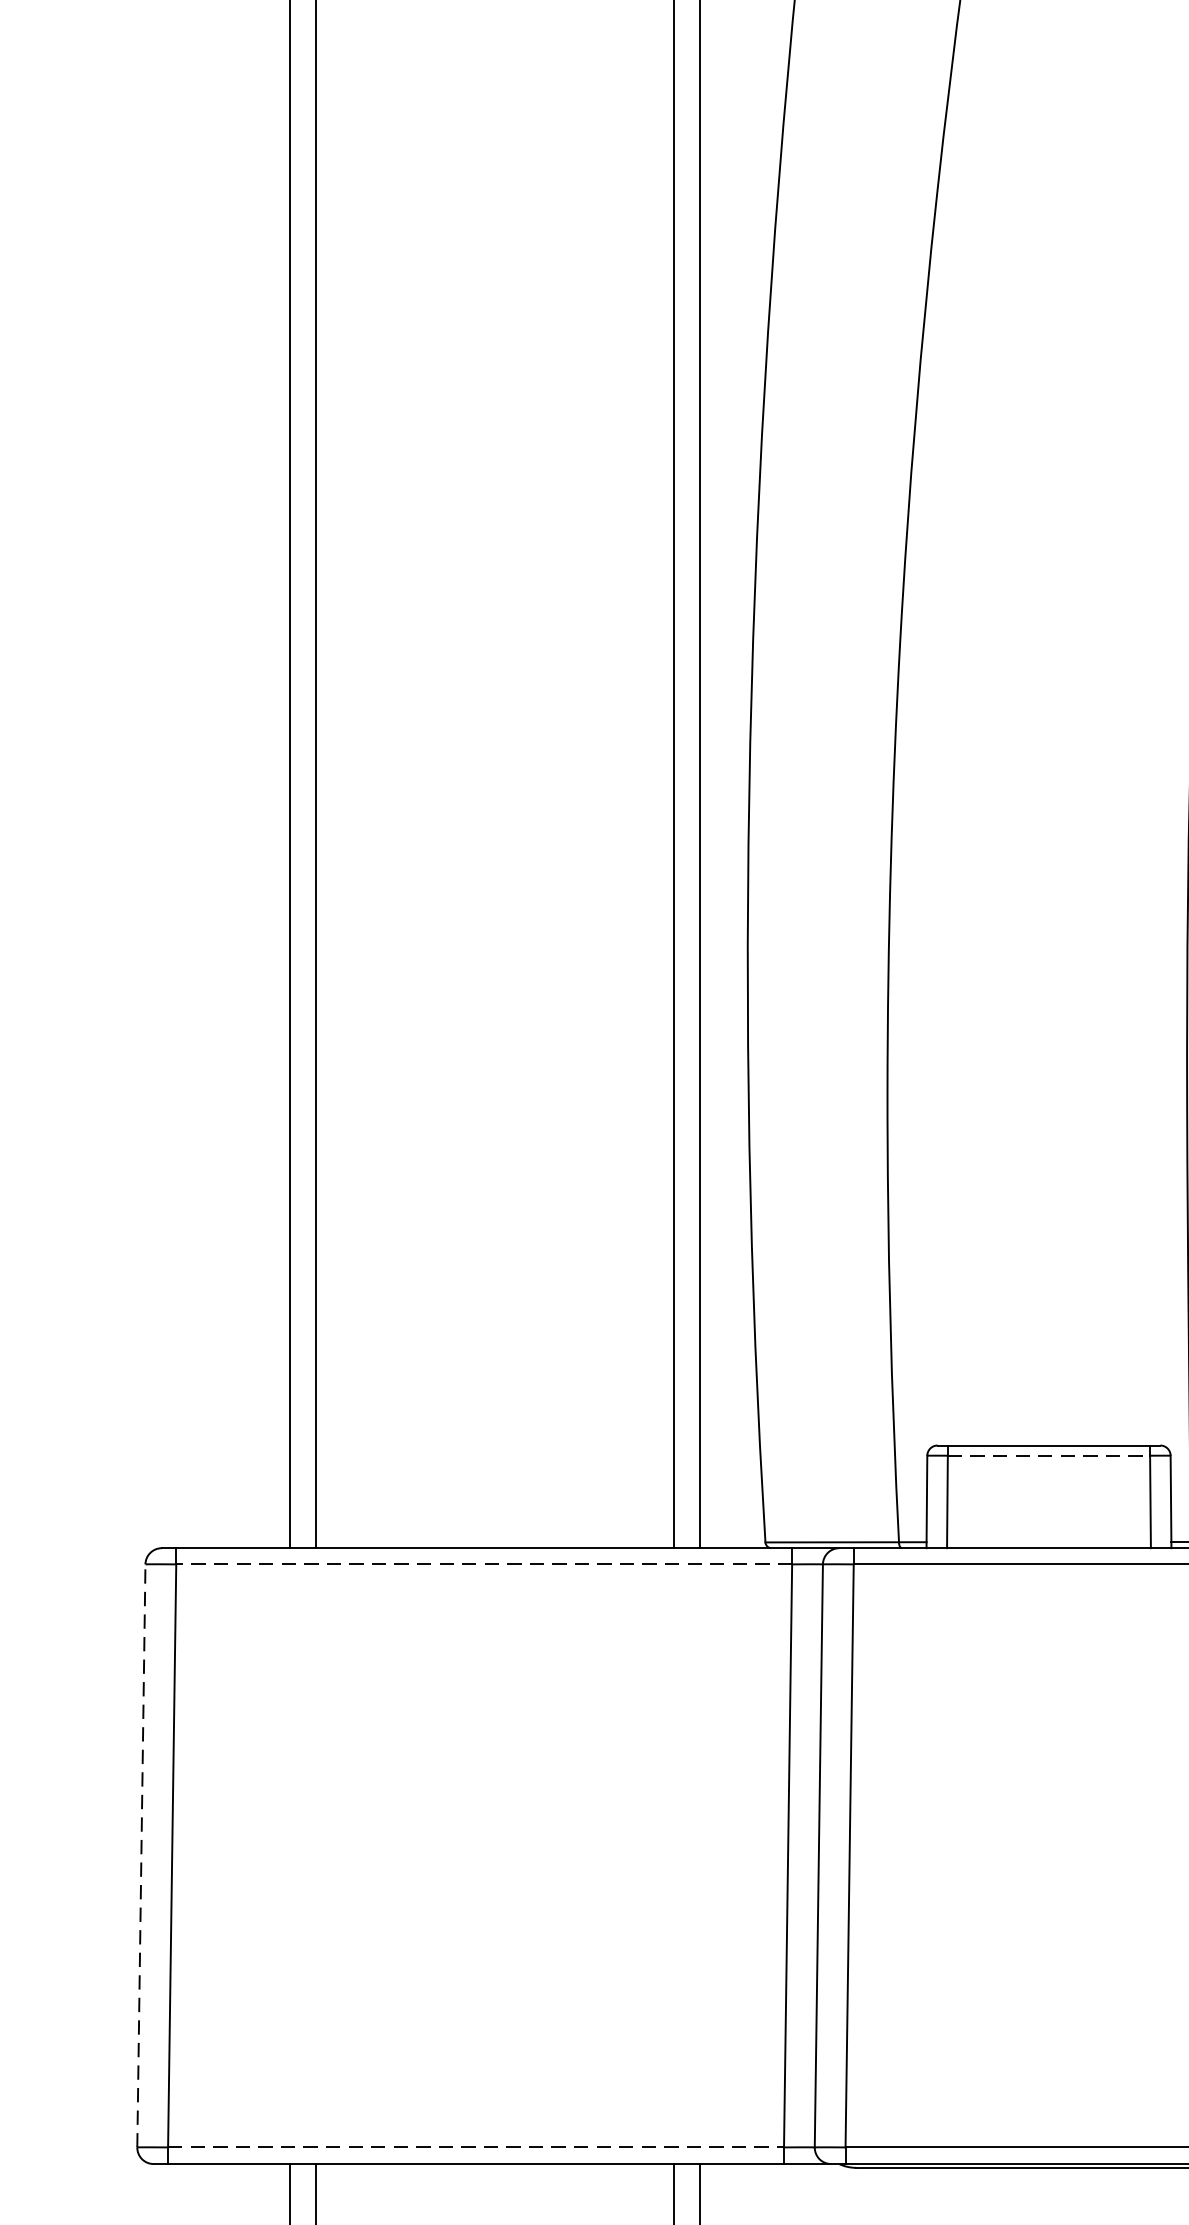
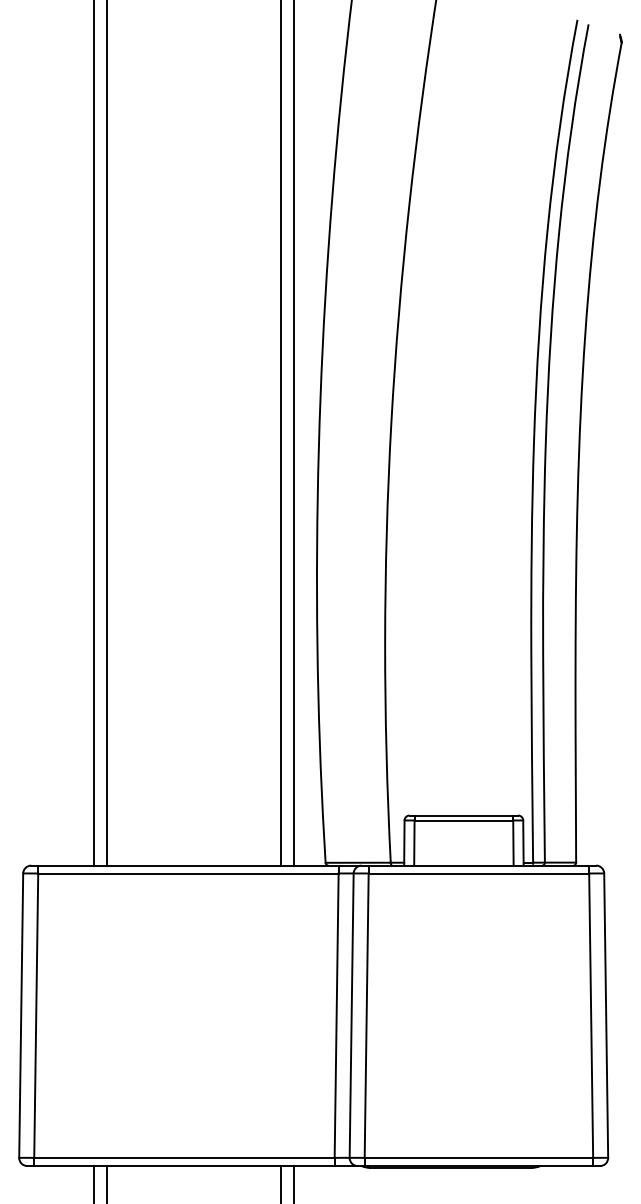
line: (1050, 1455) -> (464, 820), dashed -> solid
line: (482, 1564) -> (187, 873), dashed -> solid
line: (141, 1855) -> (21, 1015), dashed -> solid
line: (476, 2146) -> (184, 1157), dashed -> solid

